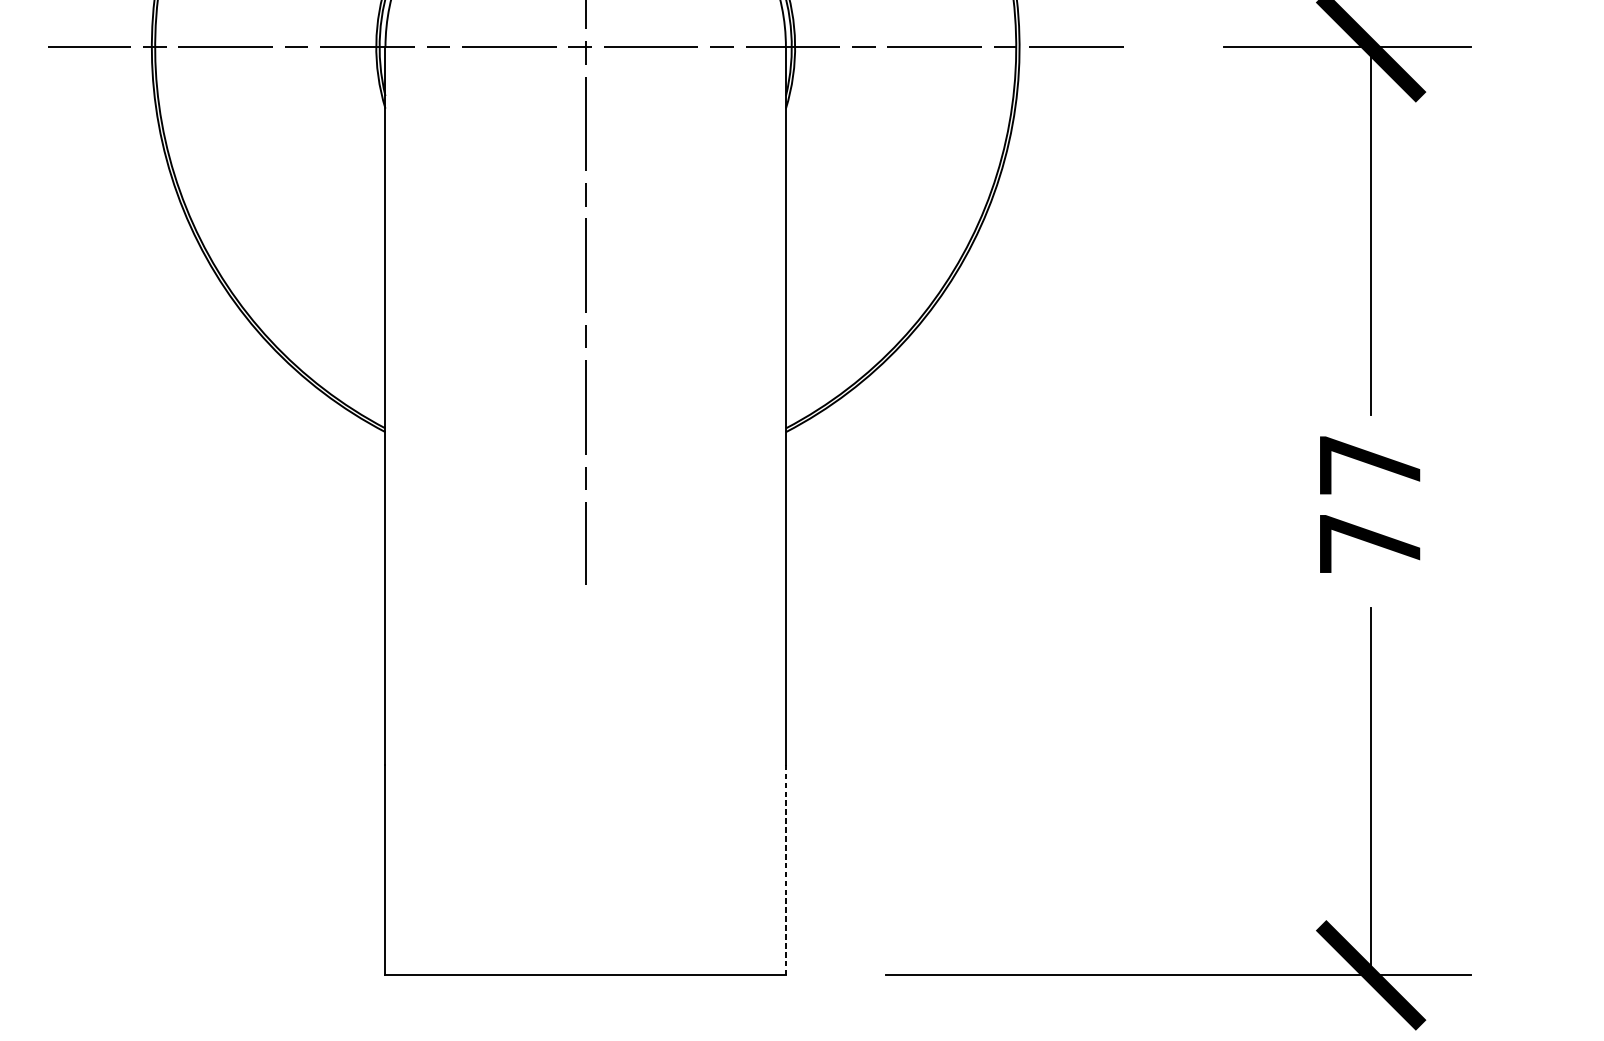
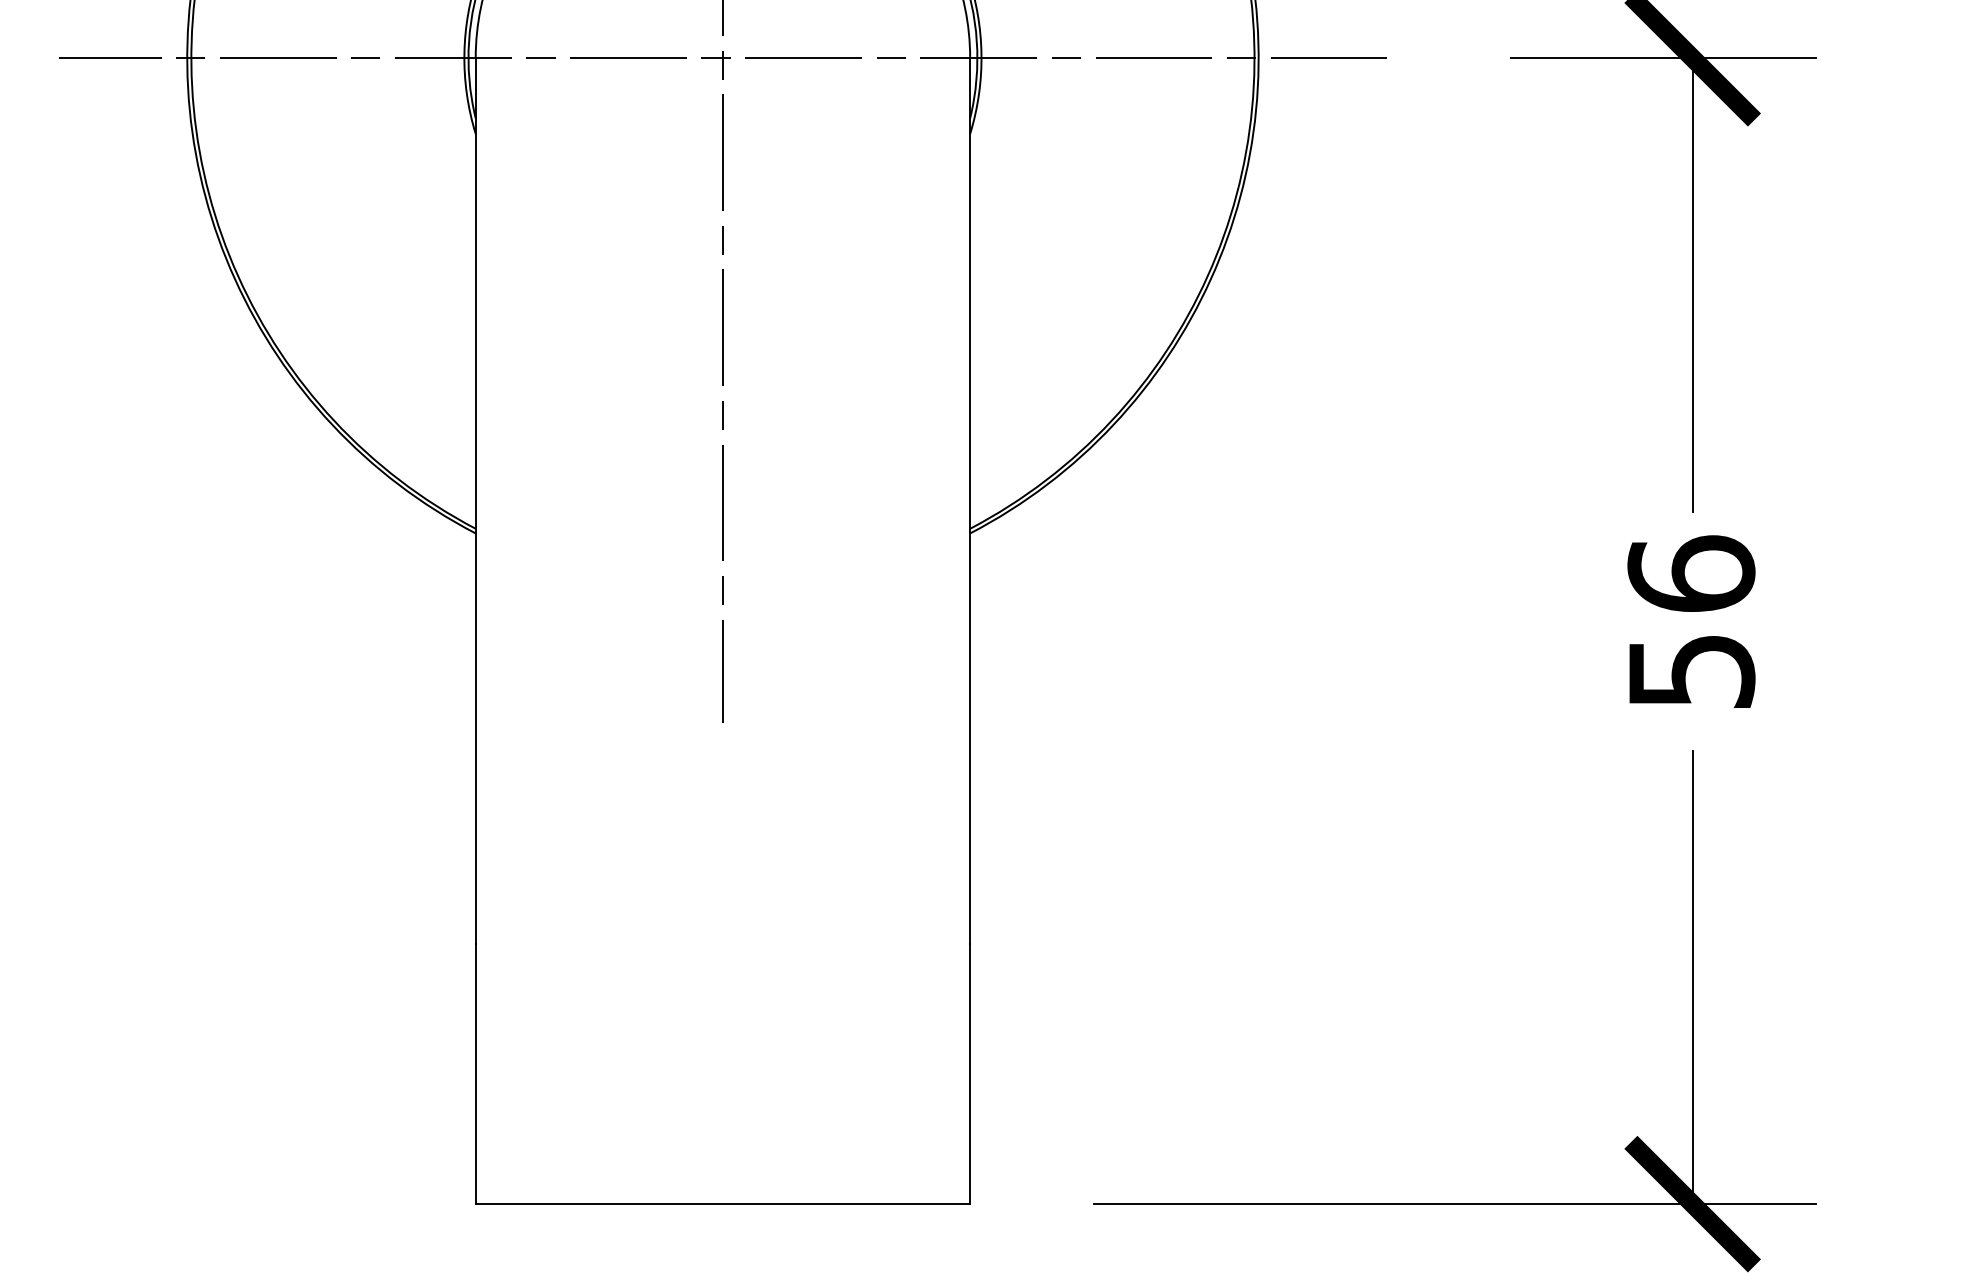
text: (1370, 503) -> (1691, 621), 77 -> 56
line: (786, 870) -> (970, 1074), dashed -> solid

